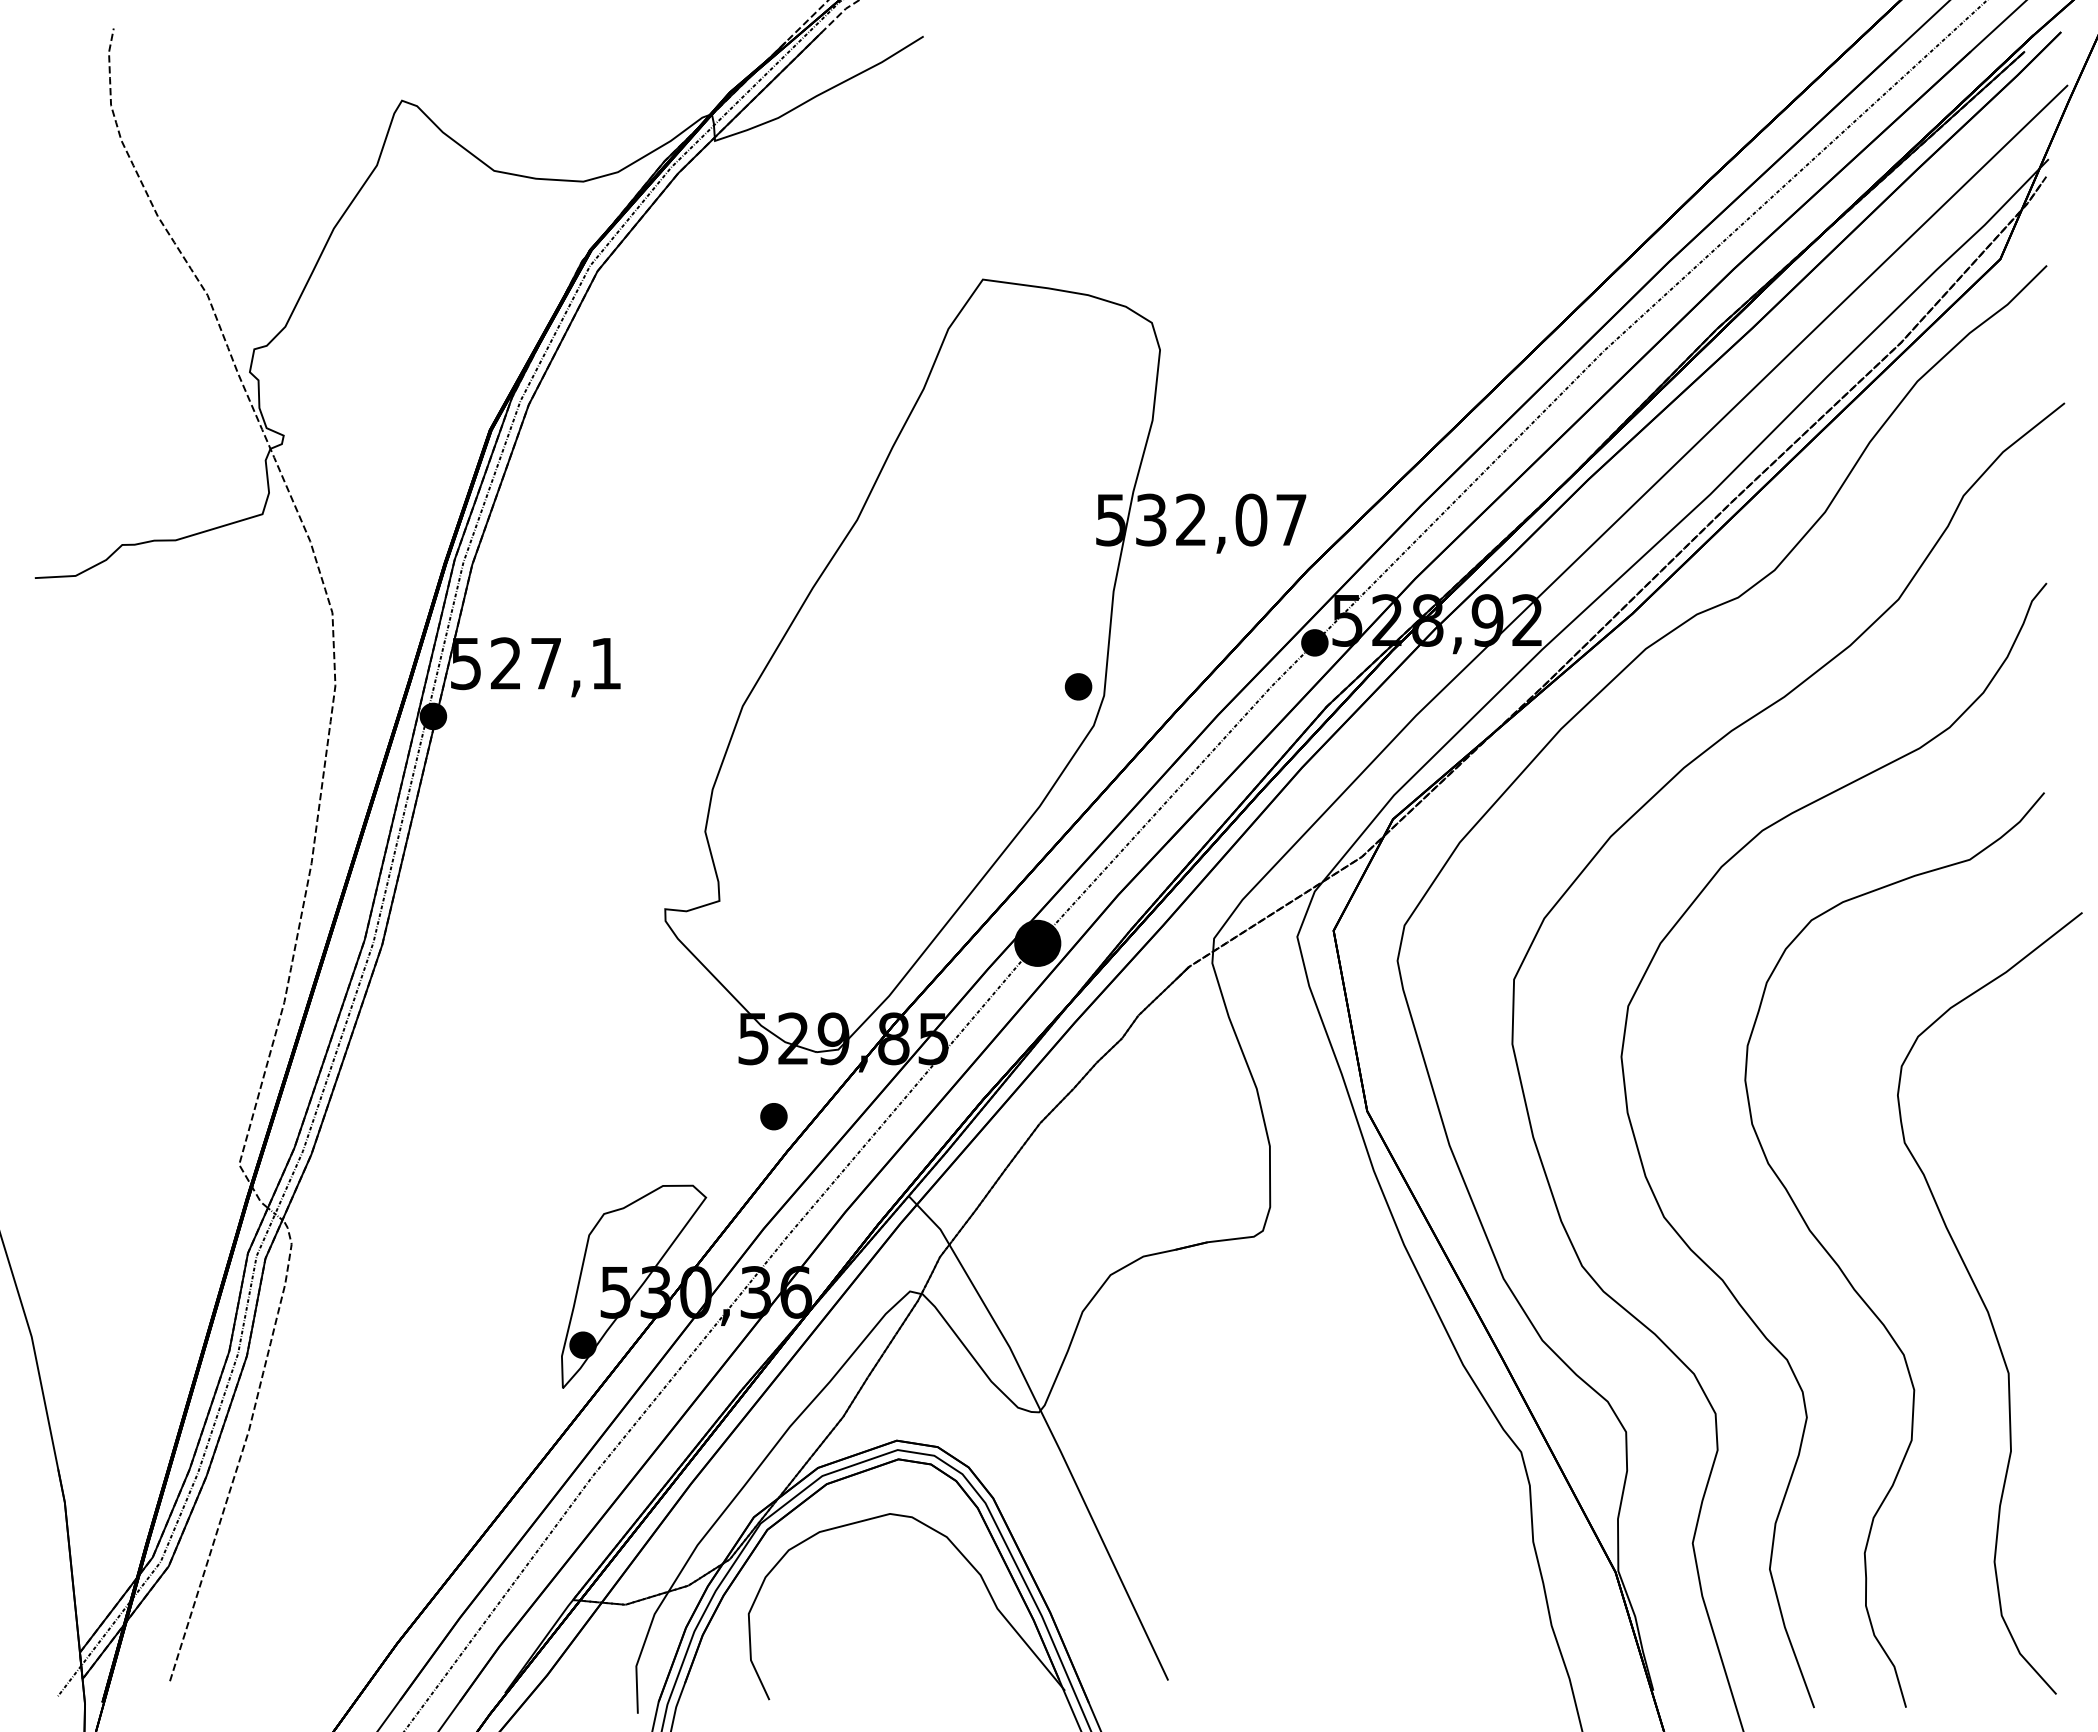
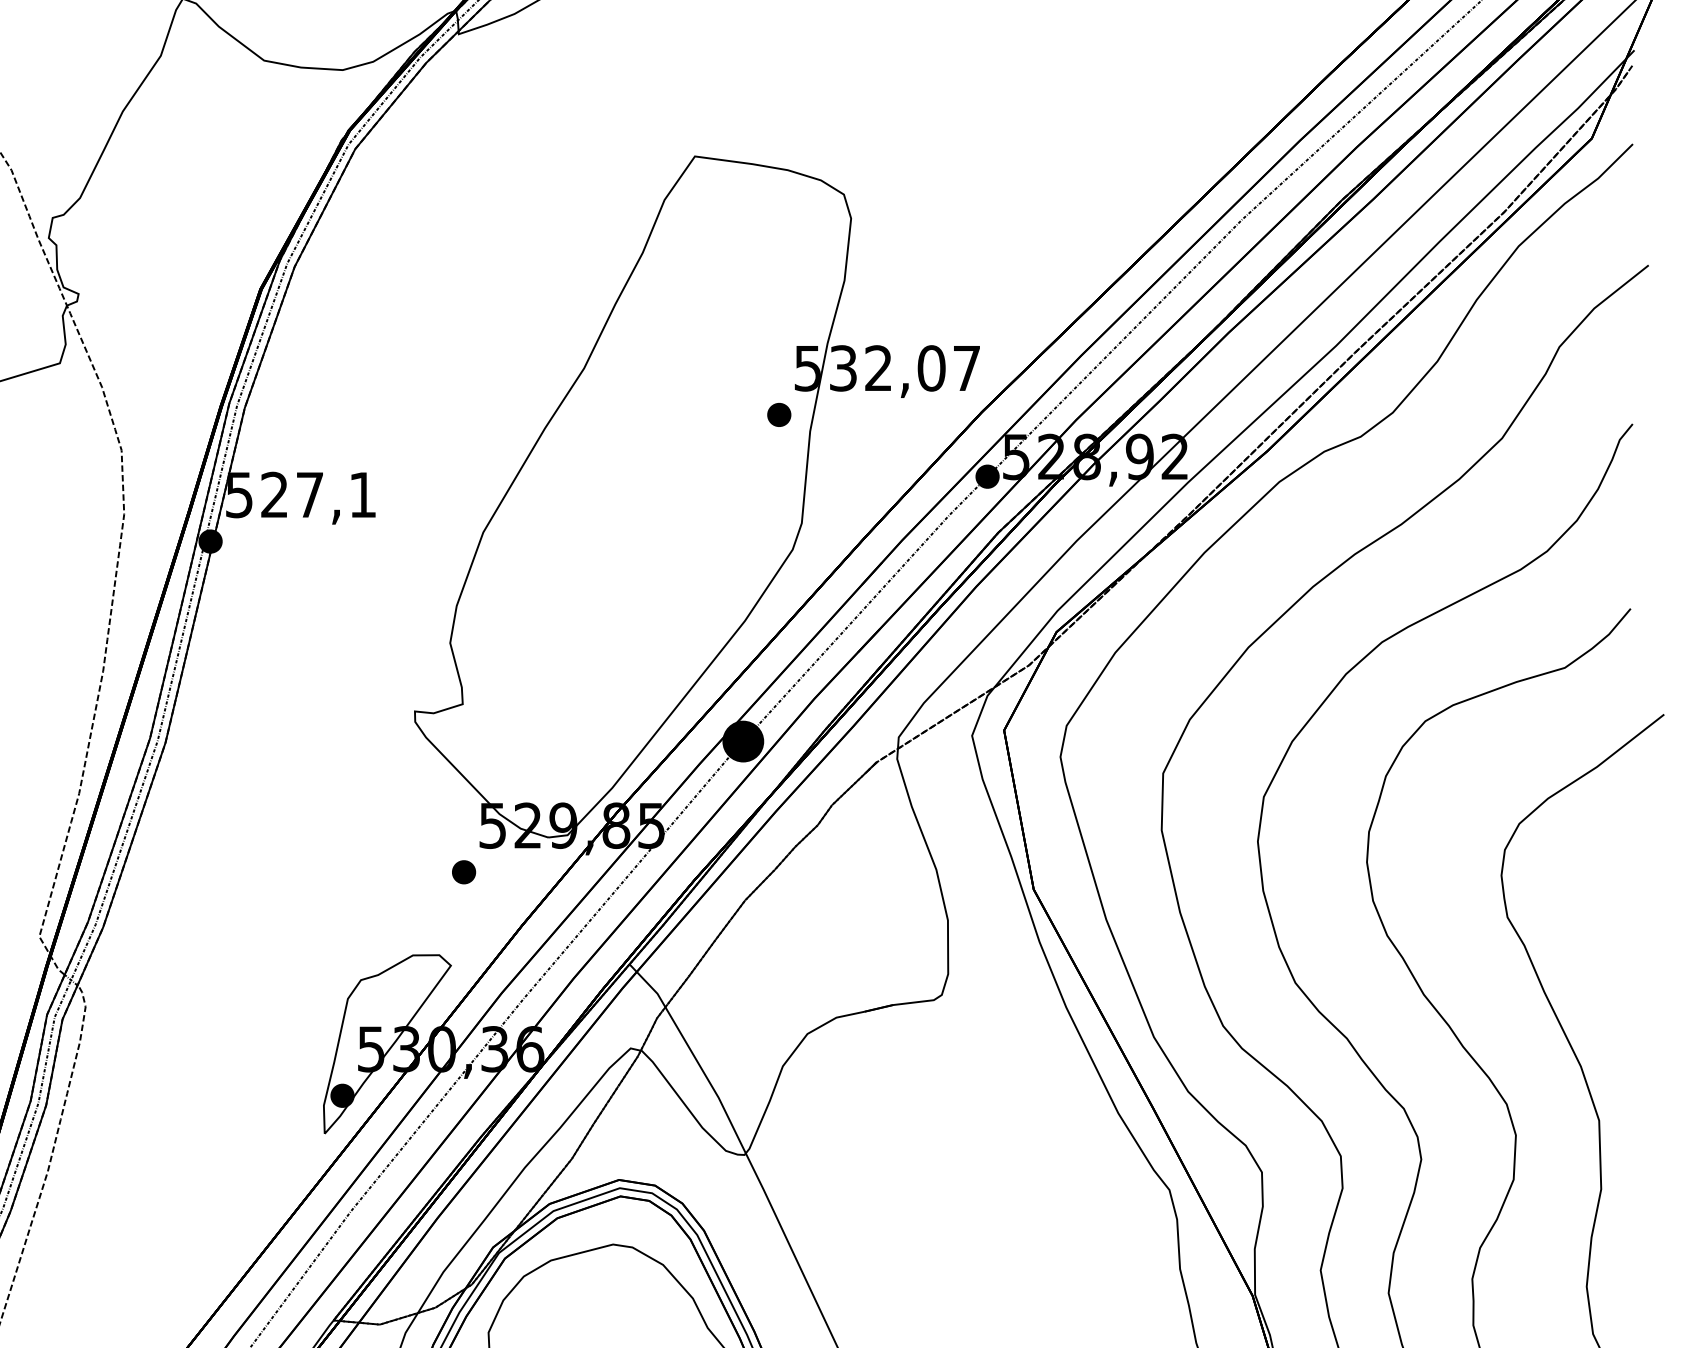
part: (1078, 686) -> (779, 414), moved
part: (773, 1116) -> (463, 872), moved

